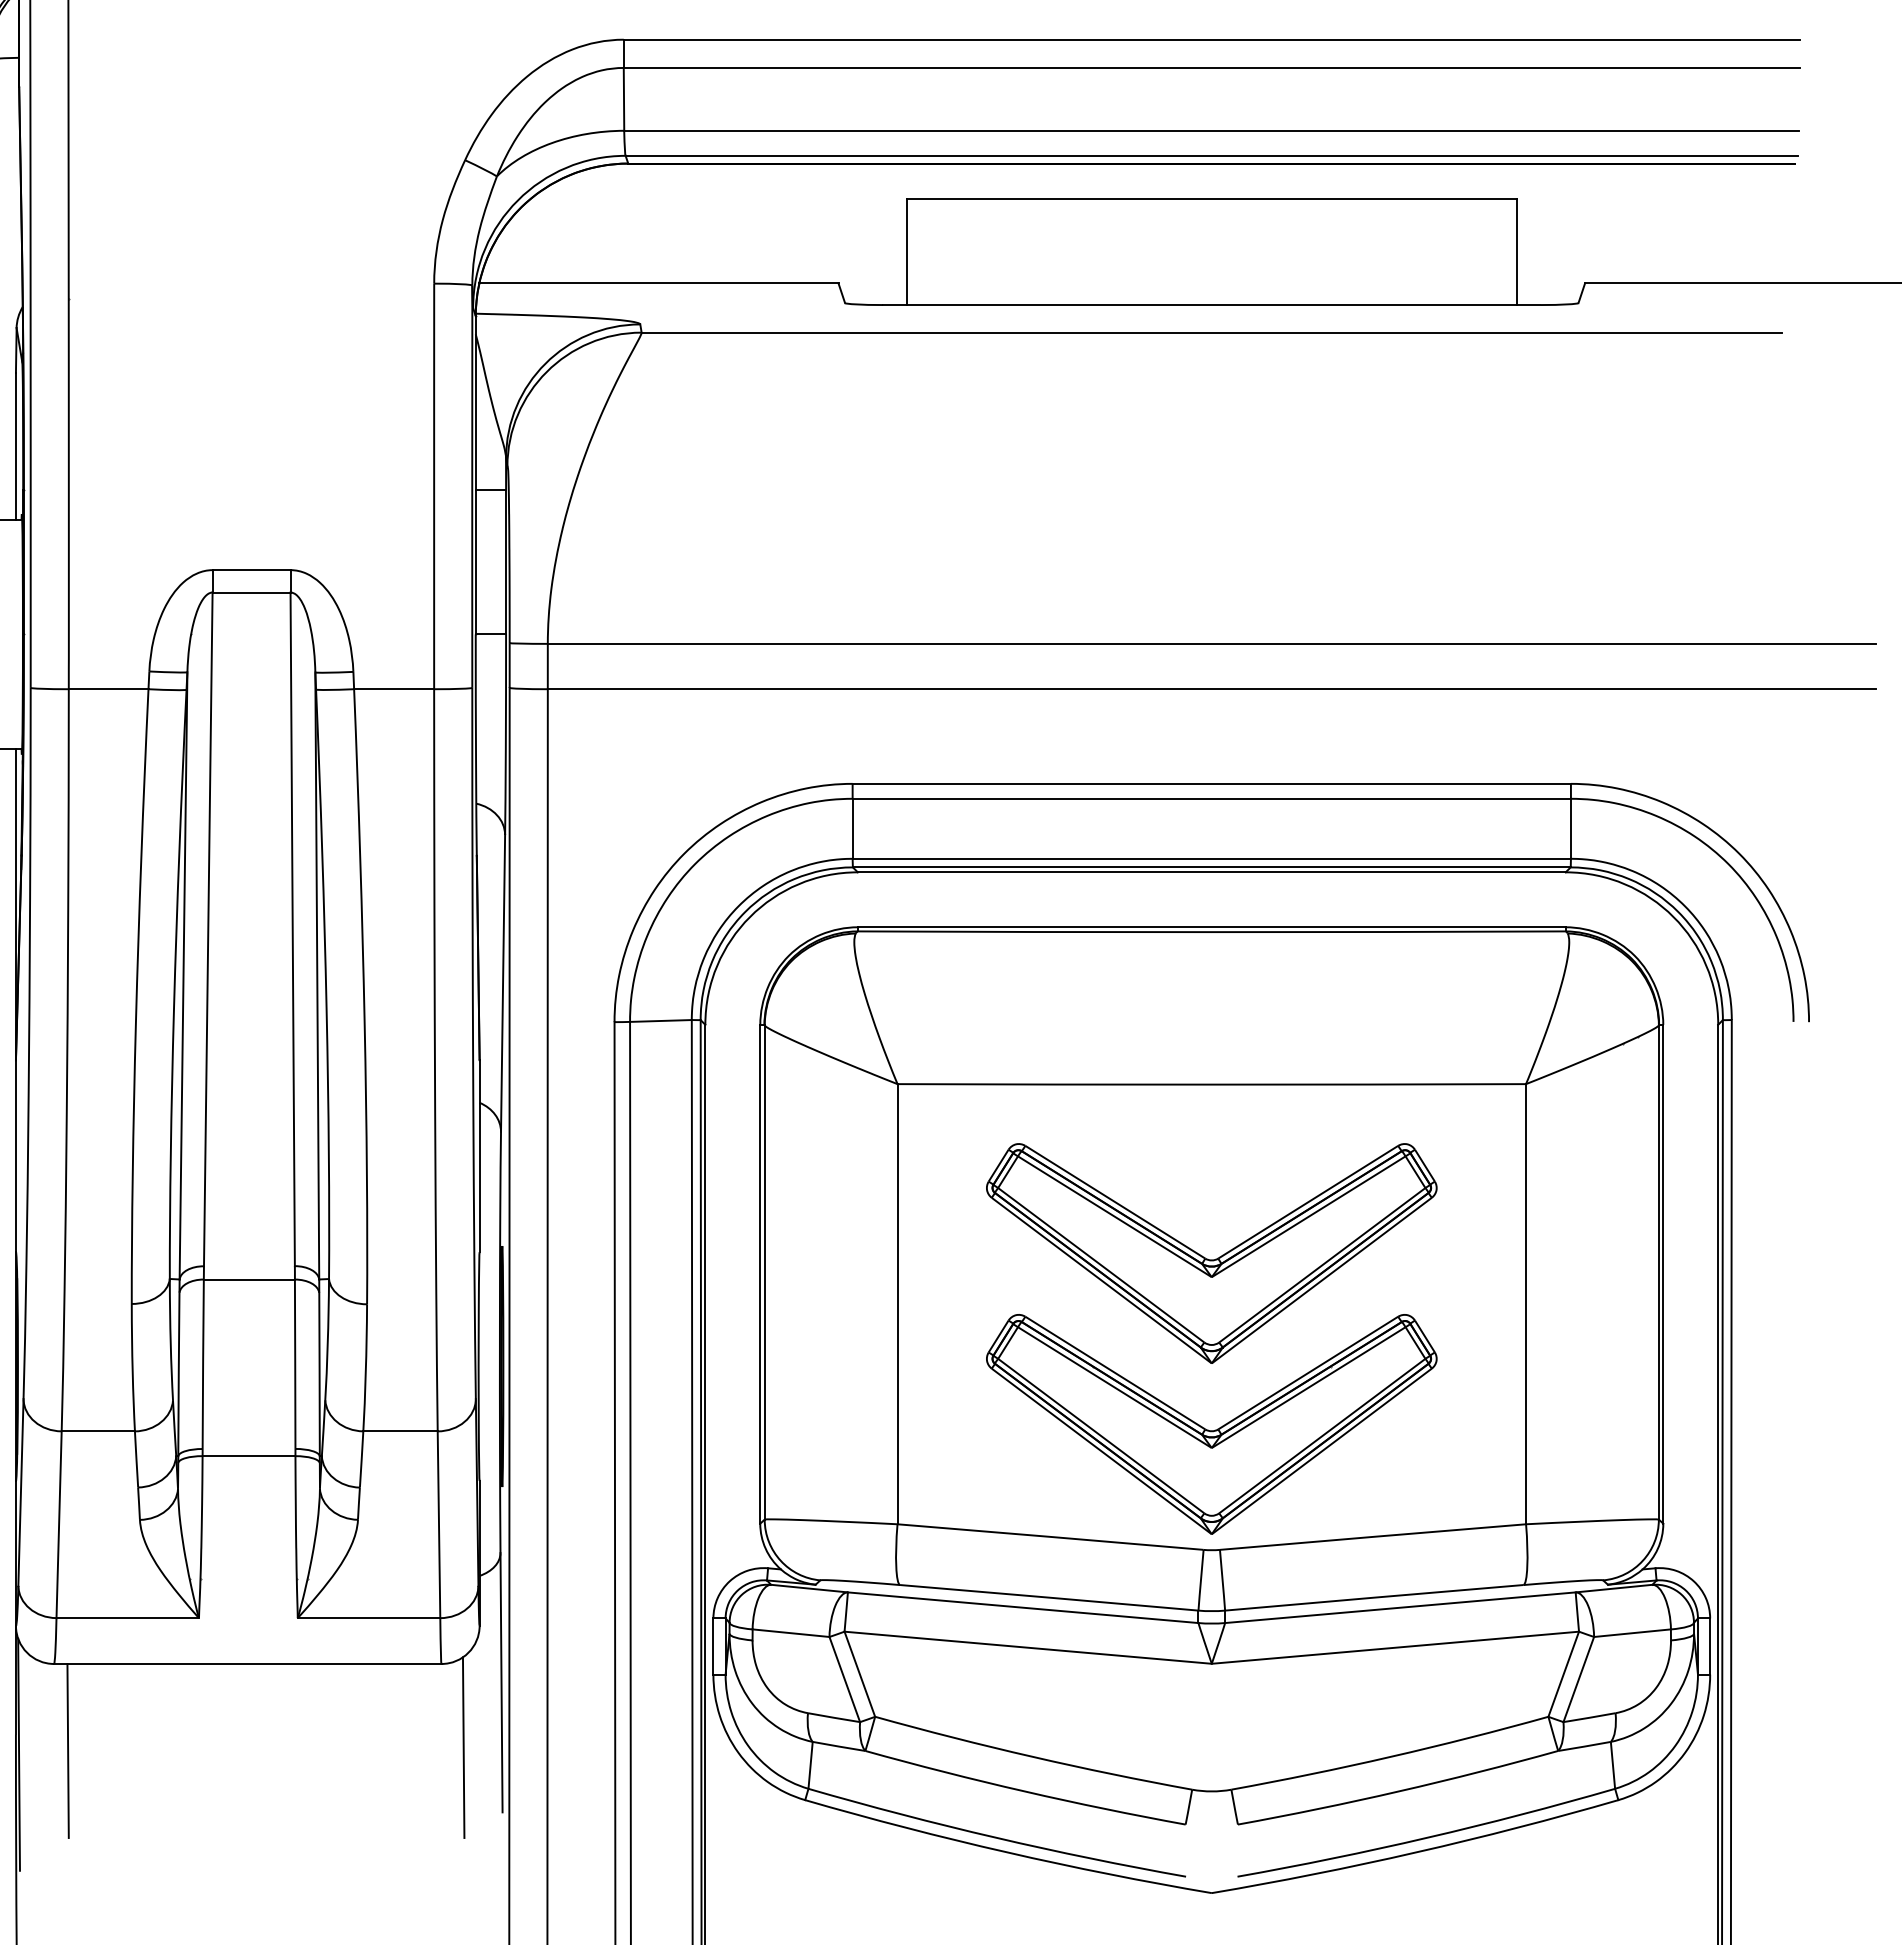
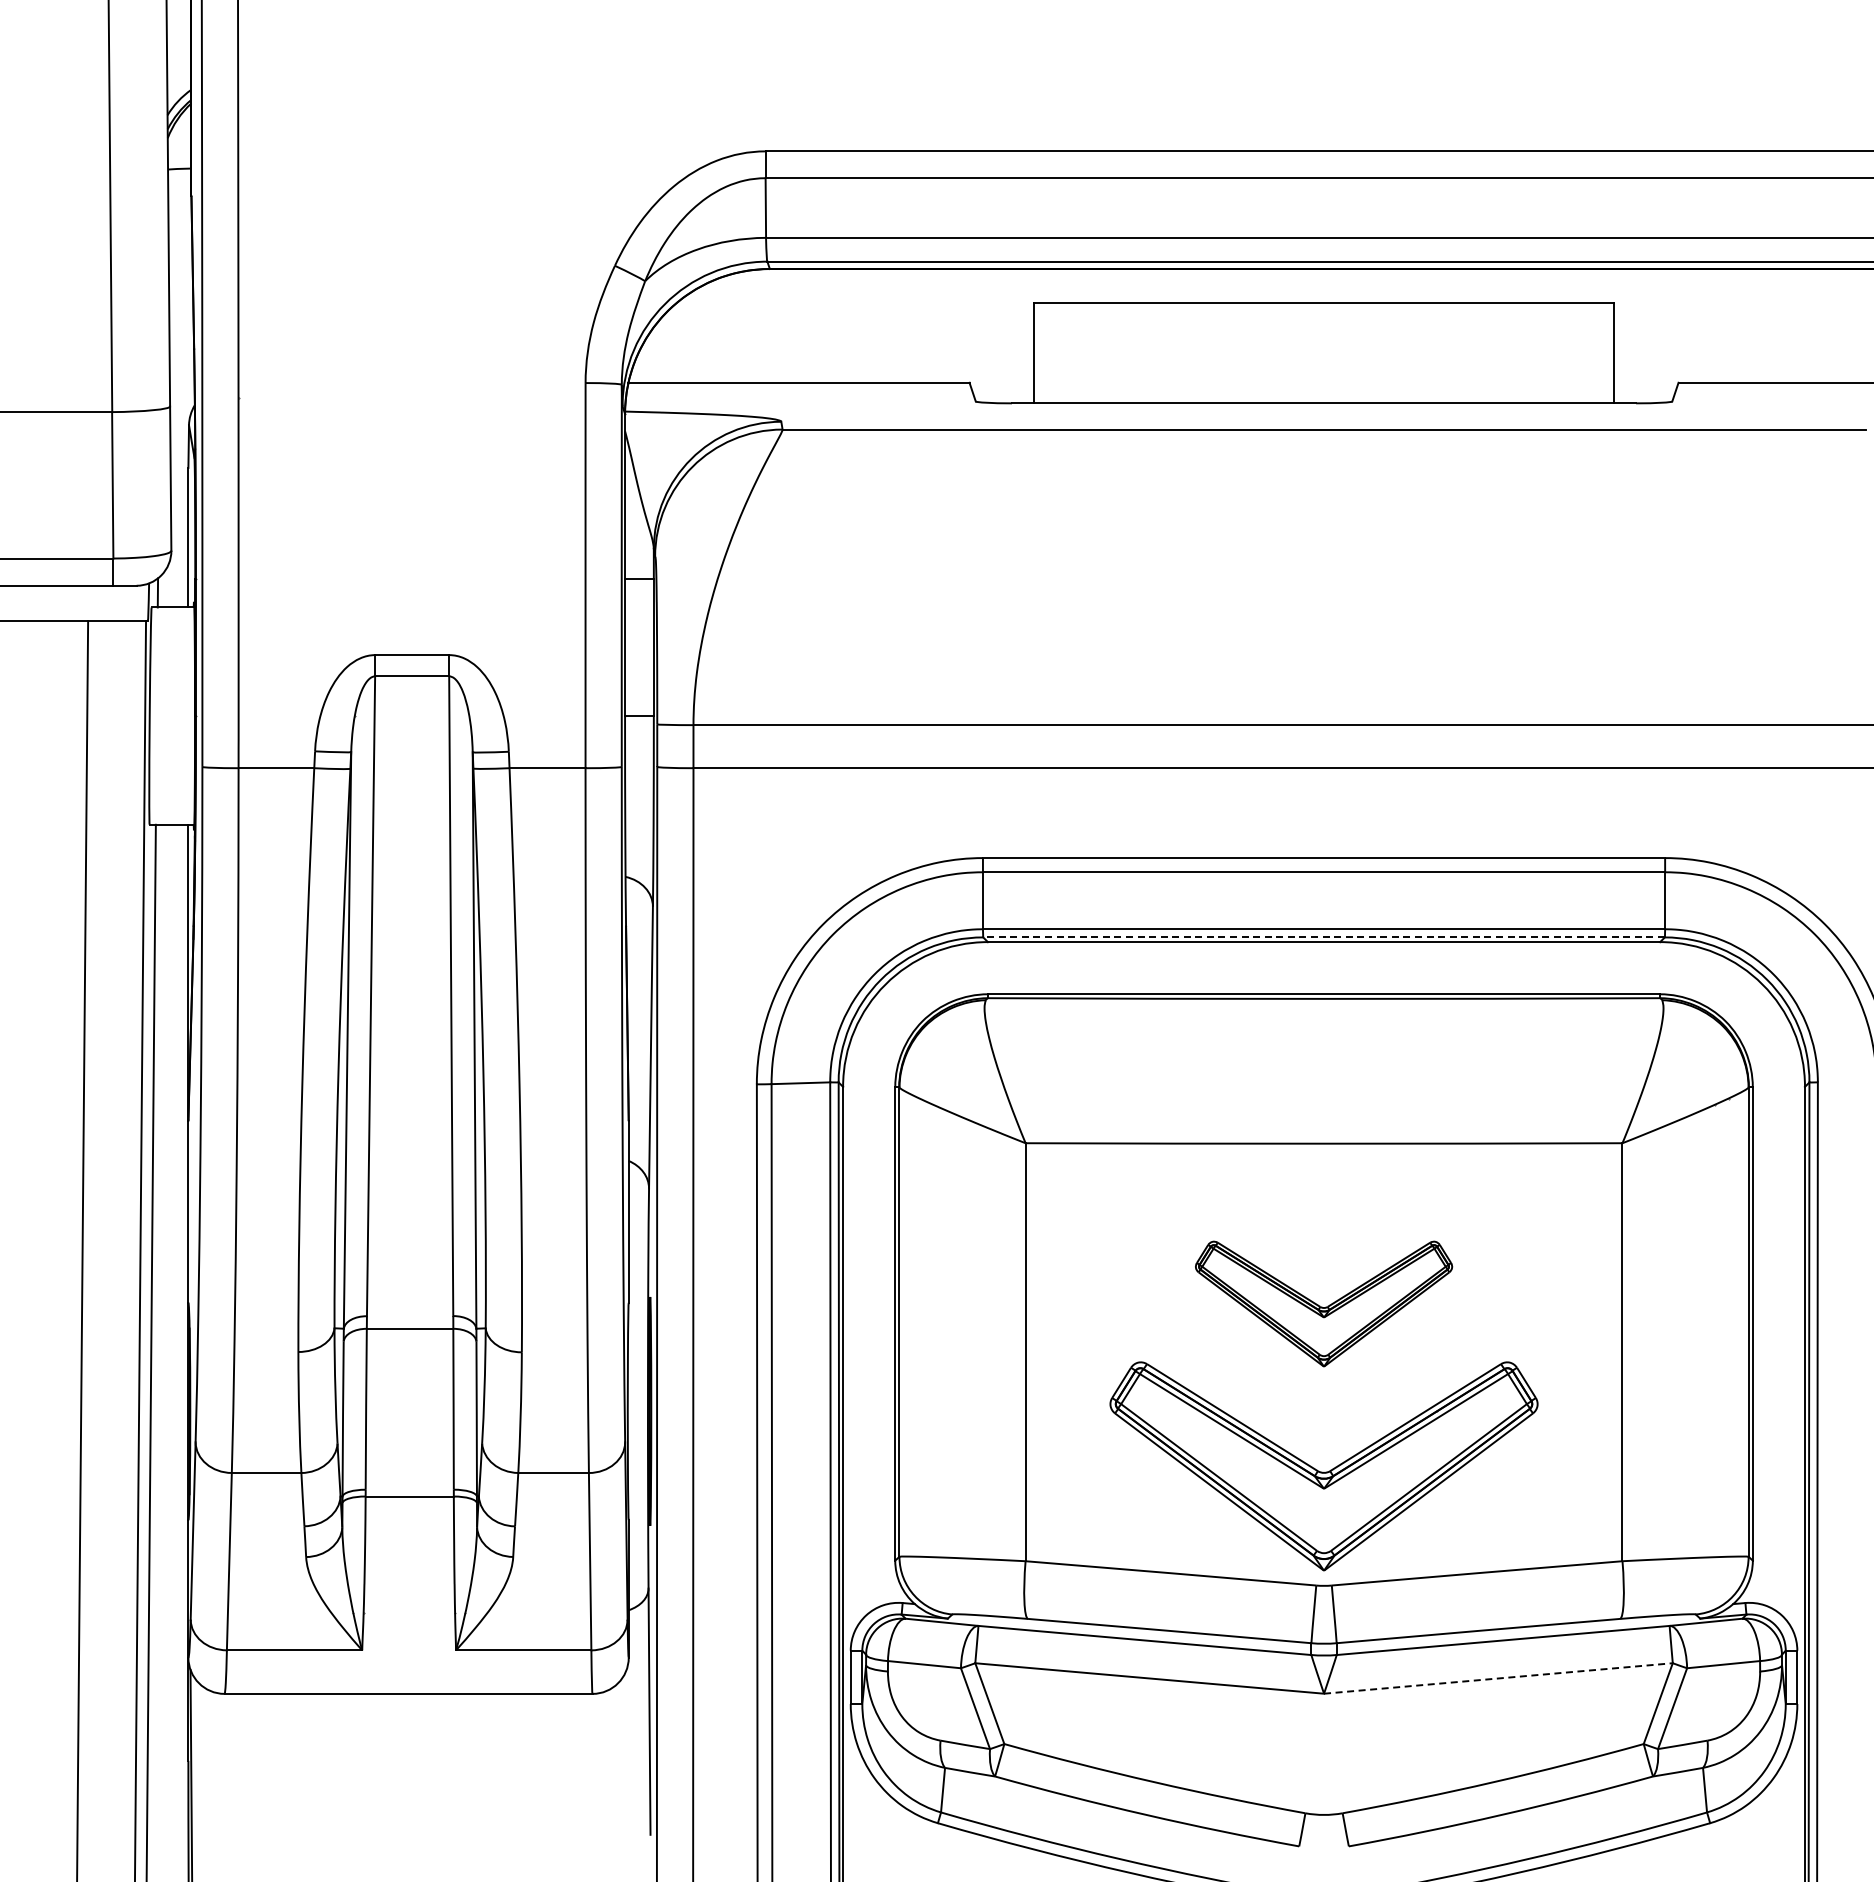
line: (1212, 867) -> (1324, 937), solid -> dashed
part: (1211, 1252) -> (1323, 1303), size x0.6
line: (1395, 1647) -> (1498, 1678), solid -> dashed
line: (463, 1747) -> (613, 1773), removed
line: (67, 1750) -> (237, 1776), removed

